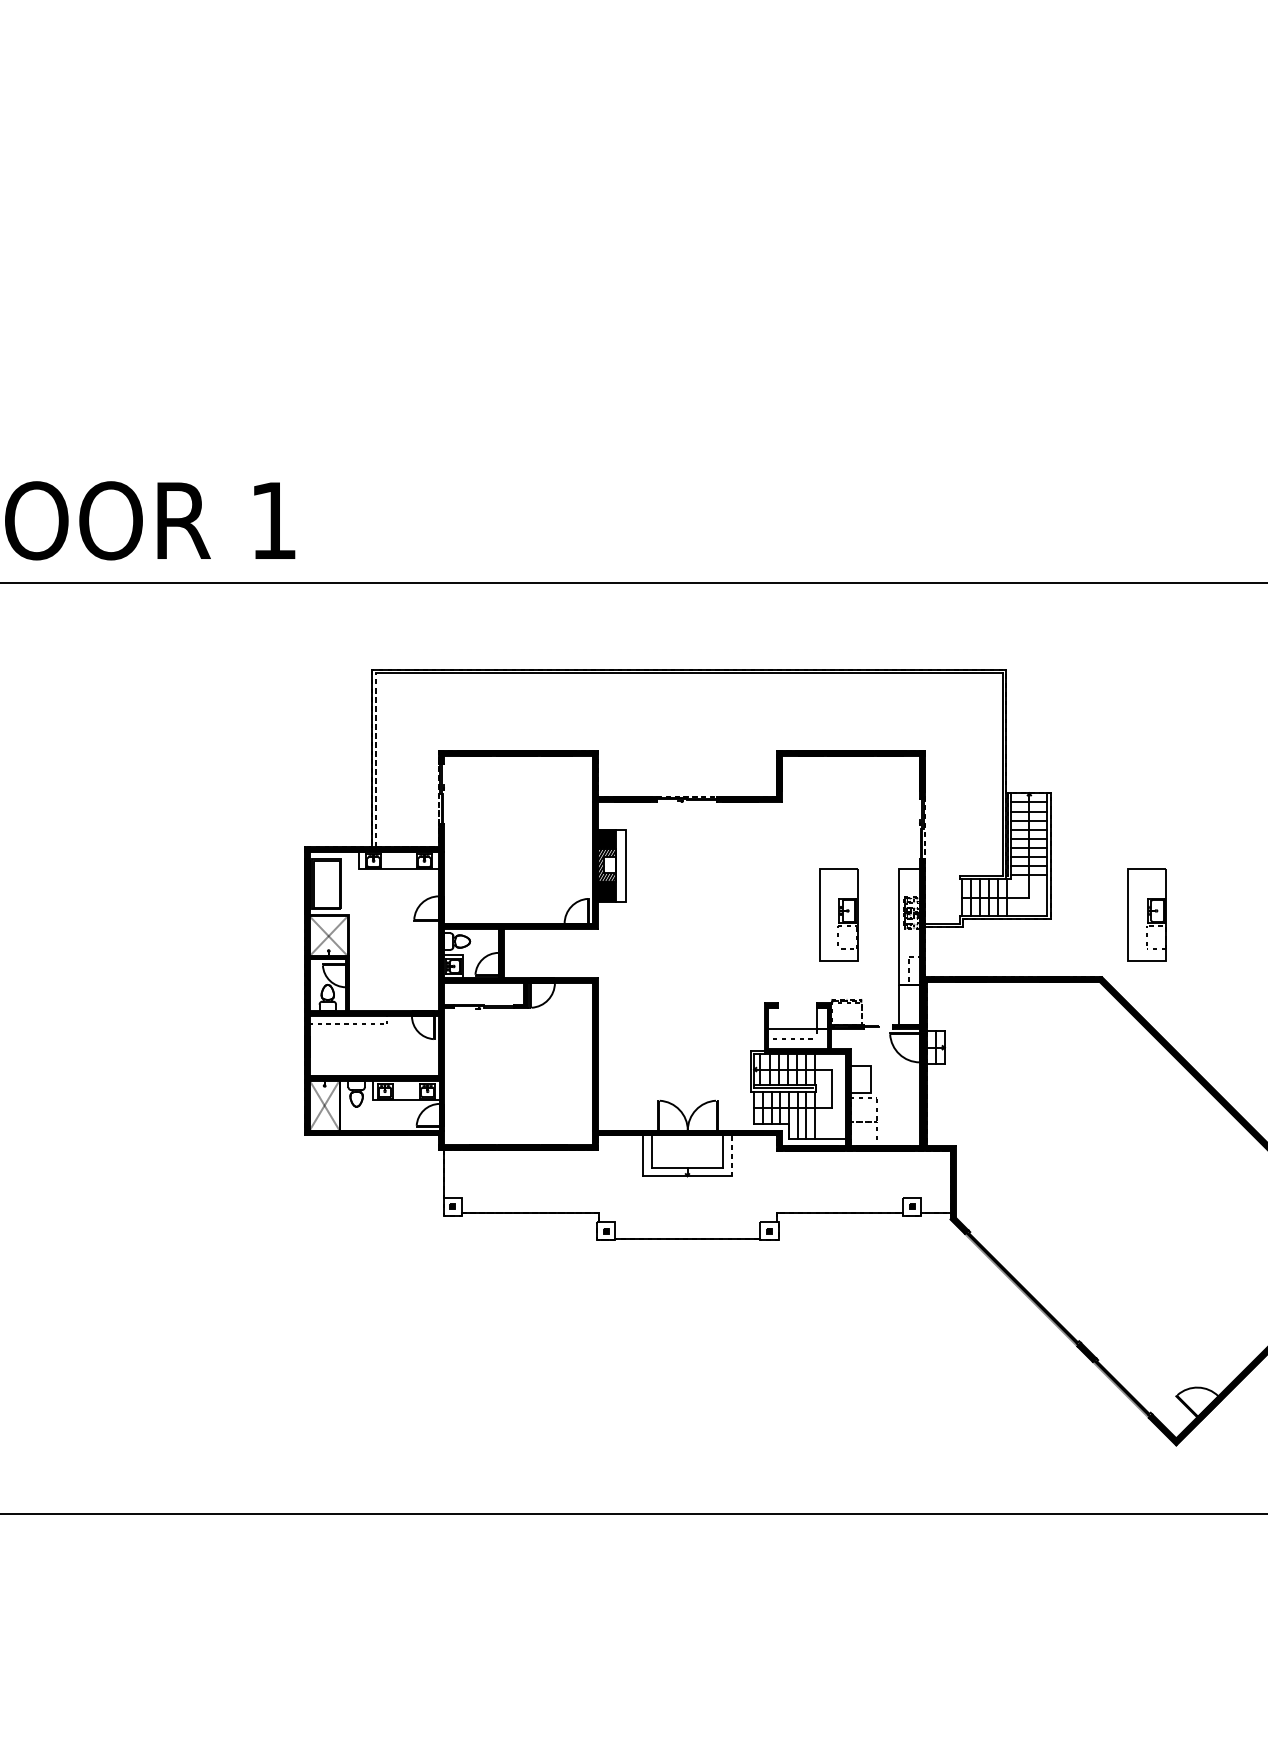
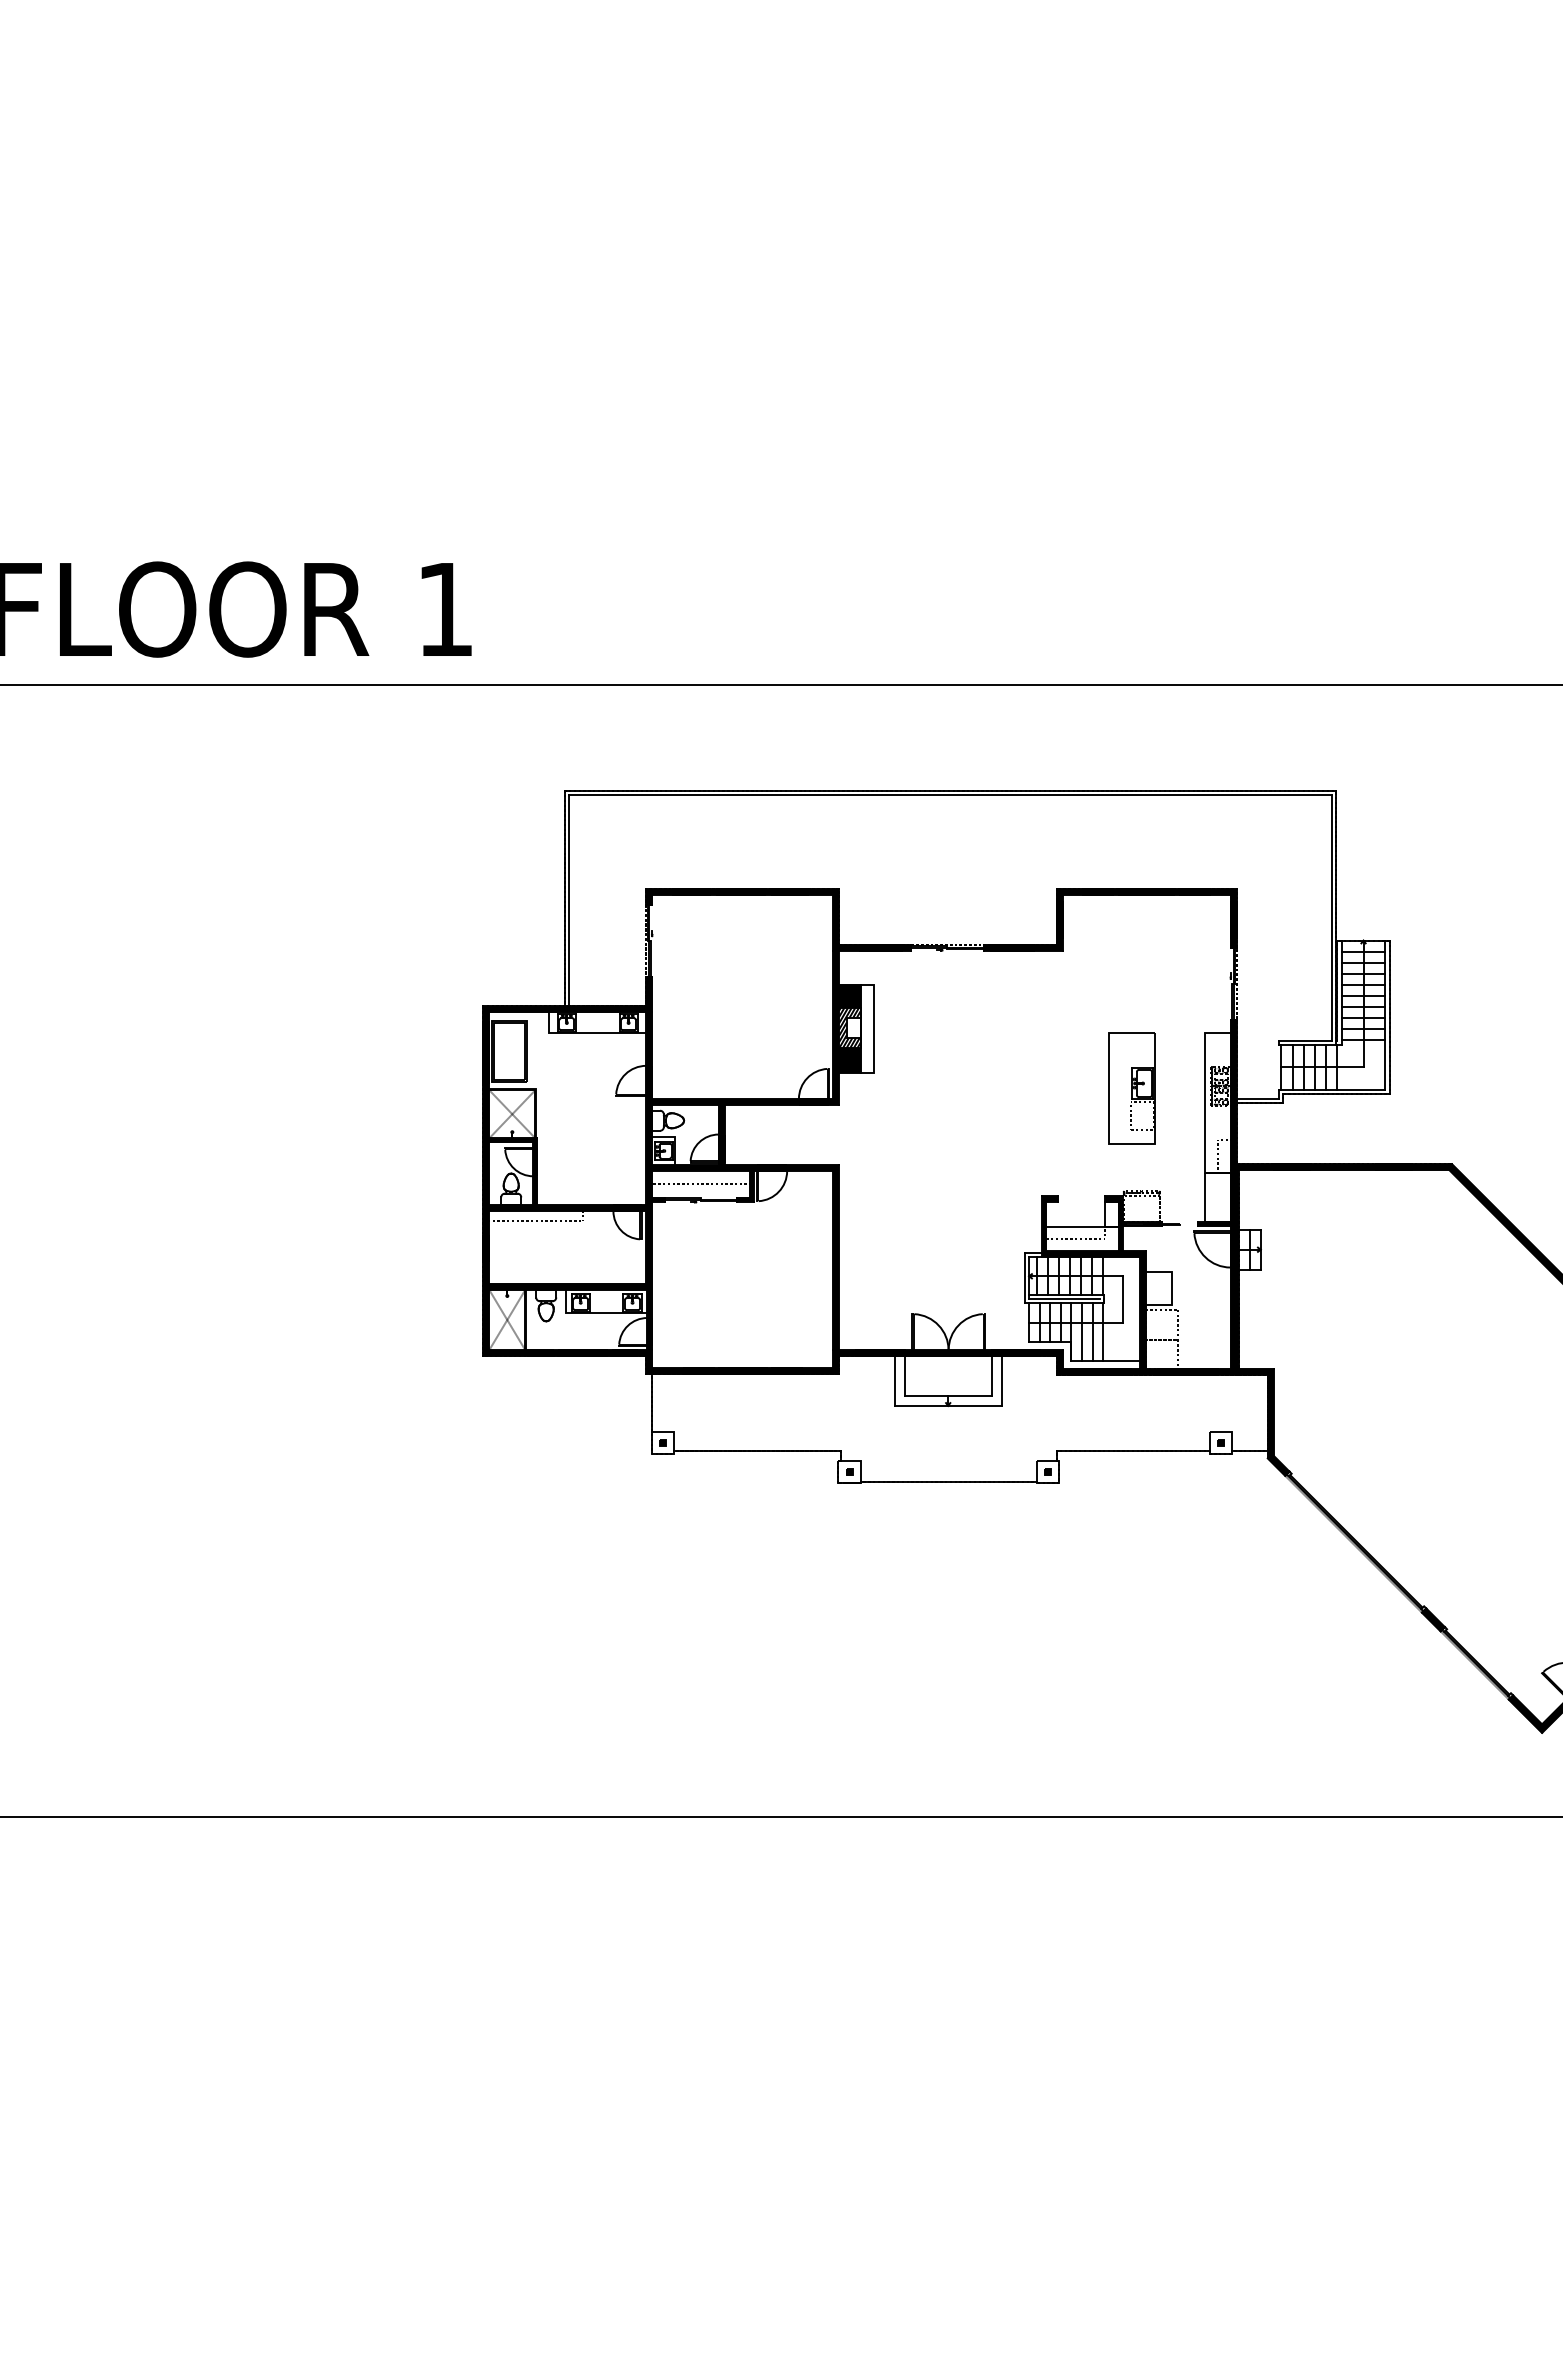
line: (375, 760) -> (569, 900), dashed -> solid
part: (1147, 915) -> (1506, 1088), removed
line: (483, 994) -> (700, 1184), added
line: (731, 1156) -> (1001, 1381), dashed -> solid

